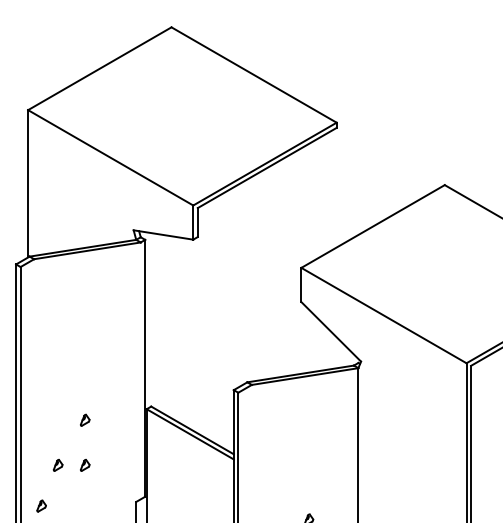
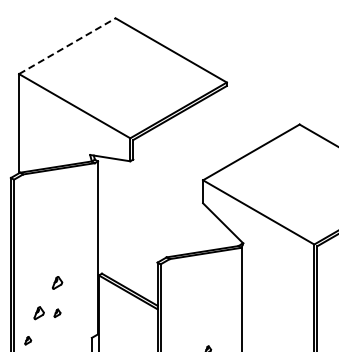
line: (100, 69) -> (67, 46), solid -> dashed
part: (85, 419) -> (57, 282), size x1.6
part: (58, 465) -> (39, 313), size x1.6

